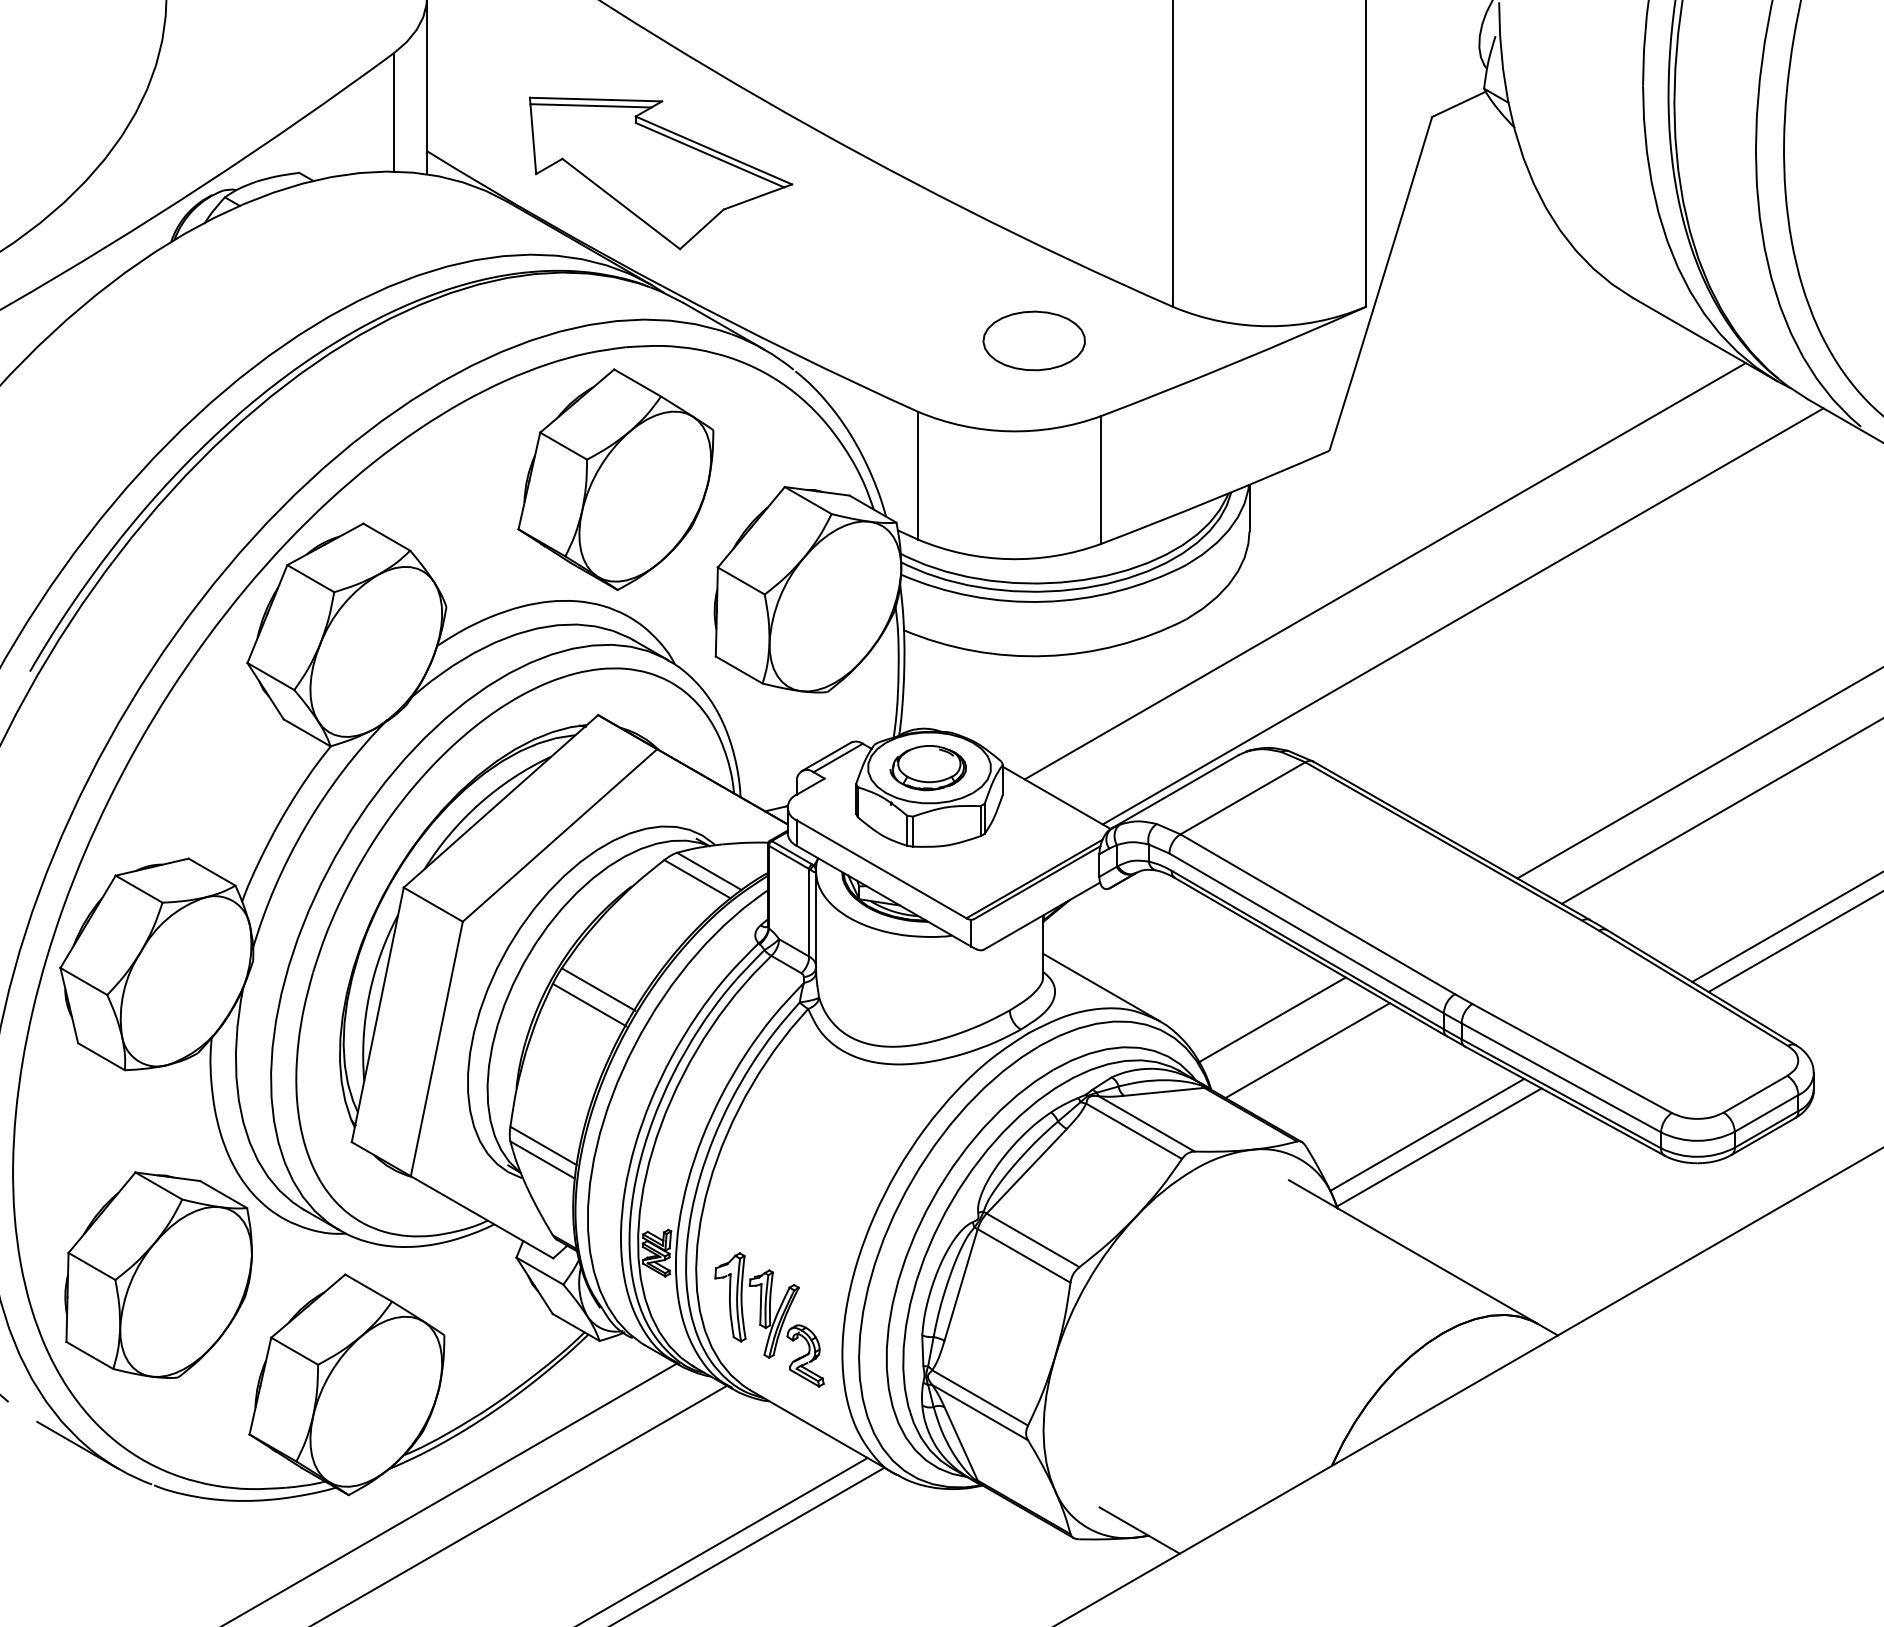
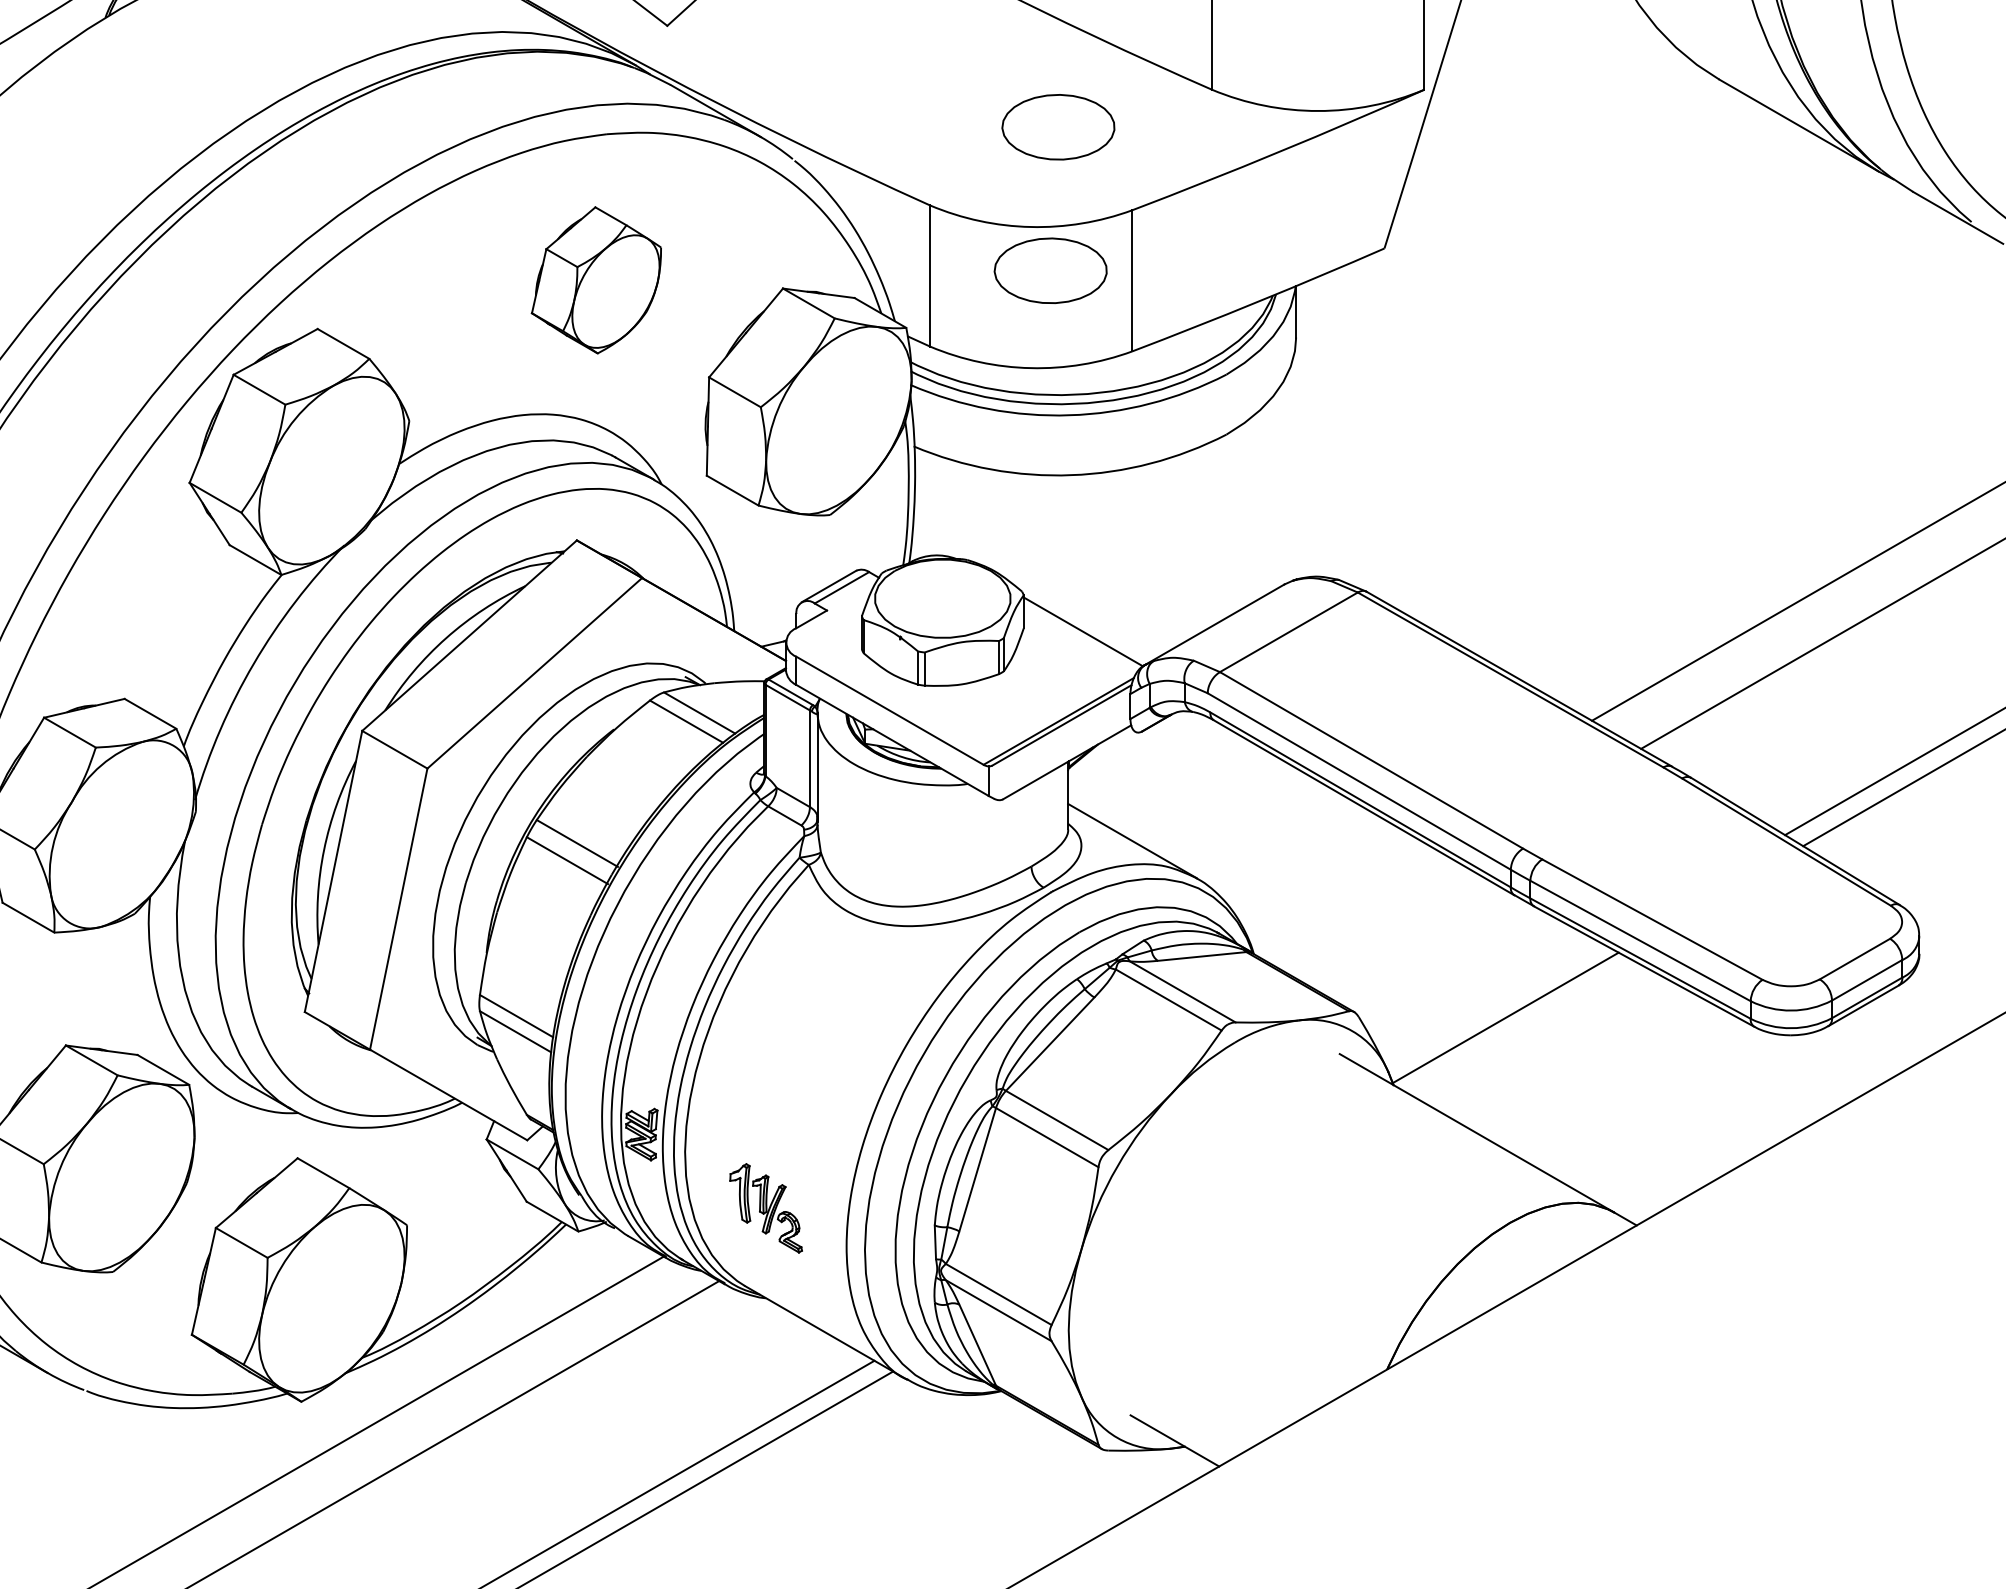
part: (1026, 470) -> (1049, 270), added
part: (615, 479) -> (596, 280), size x0.6
line: (1384, 571) -> (1445, 381), removed
line: (1462, 616) -> (1531, 431), removed
part: (927, 768) -> (940, 599), removed
line: (1272, 1019) -> (1321, 876), removed
line: (1307, 1050) -> (1360, 910), removed
line: (1427, 1134) -> (1492, 1003), removed
part: (769, 1319) -> (766, 1207), size x0.6

